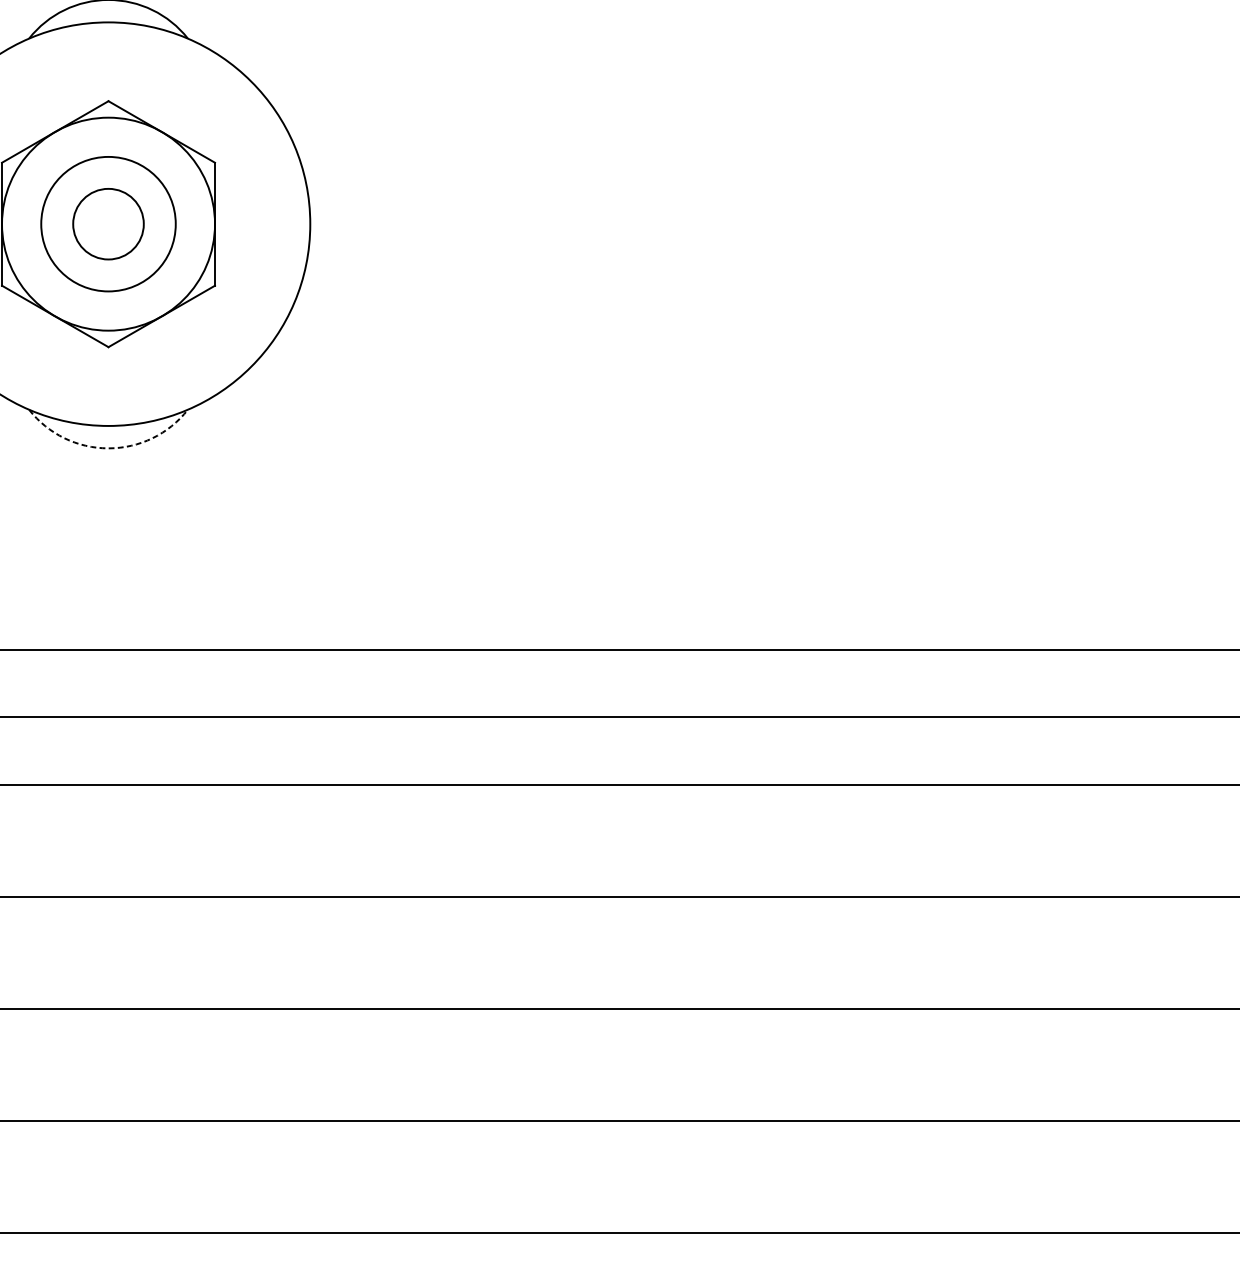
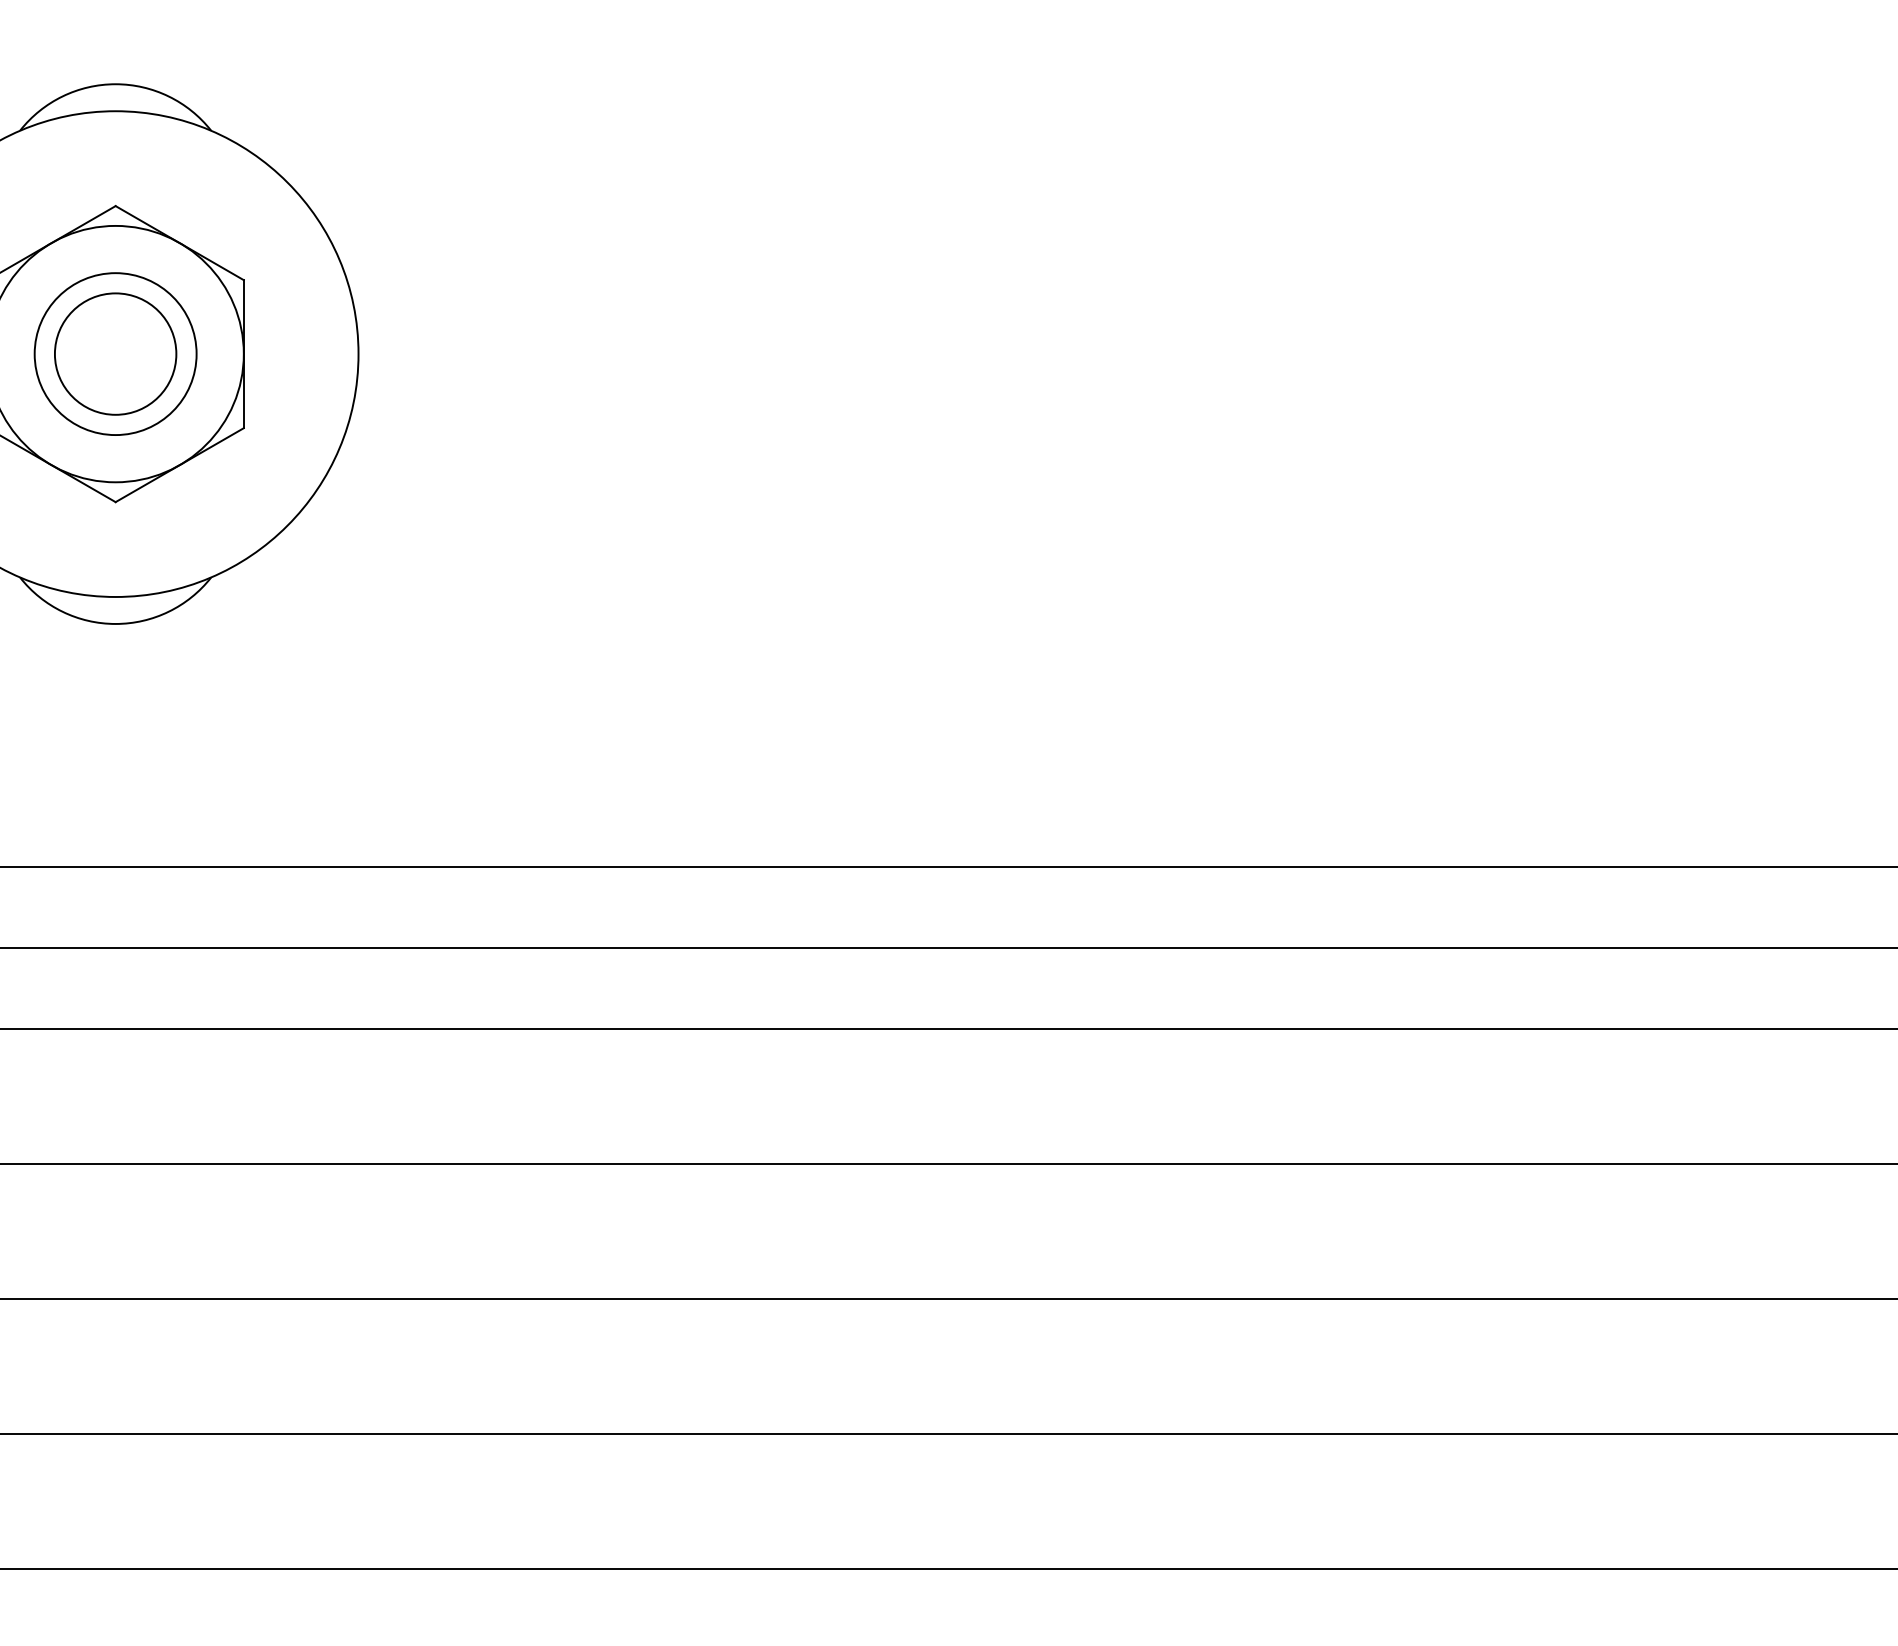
circle: (108, 223) -> (115, 353), size x1.43
arc: (108, 447) -> (115, 623), dashed -> solid

